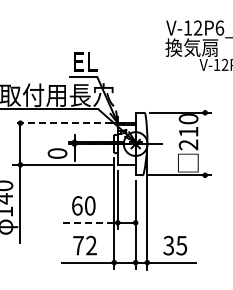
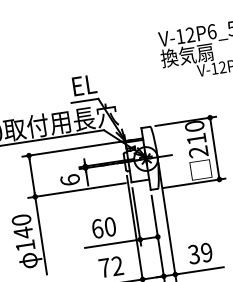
line: (62, 123) -> (70, 149), dashed -> solid
line: (205, 143) -> (215, 148), added
text: (57, 153) -> (70, 180), 0 -> 6
line: (87, 222) -> (110, 243), dashed -> solid
text: (181, 245) -> (206, 252), 35 -> 39

